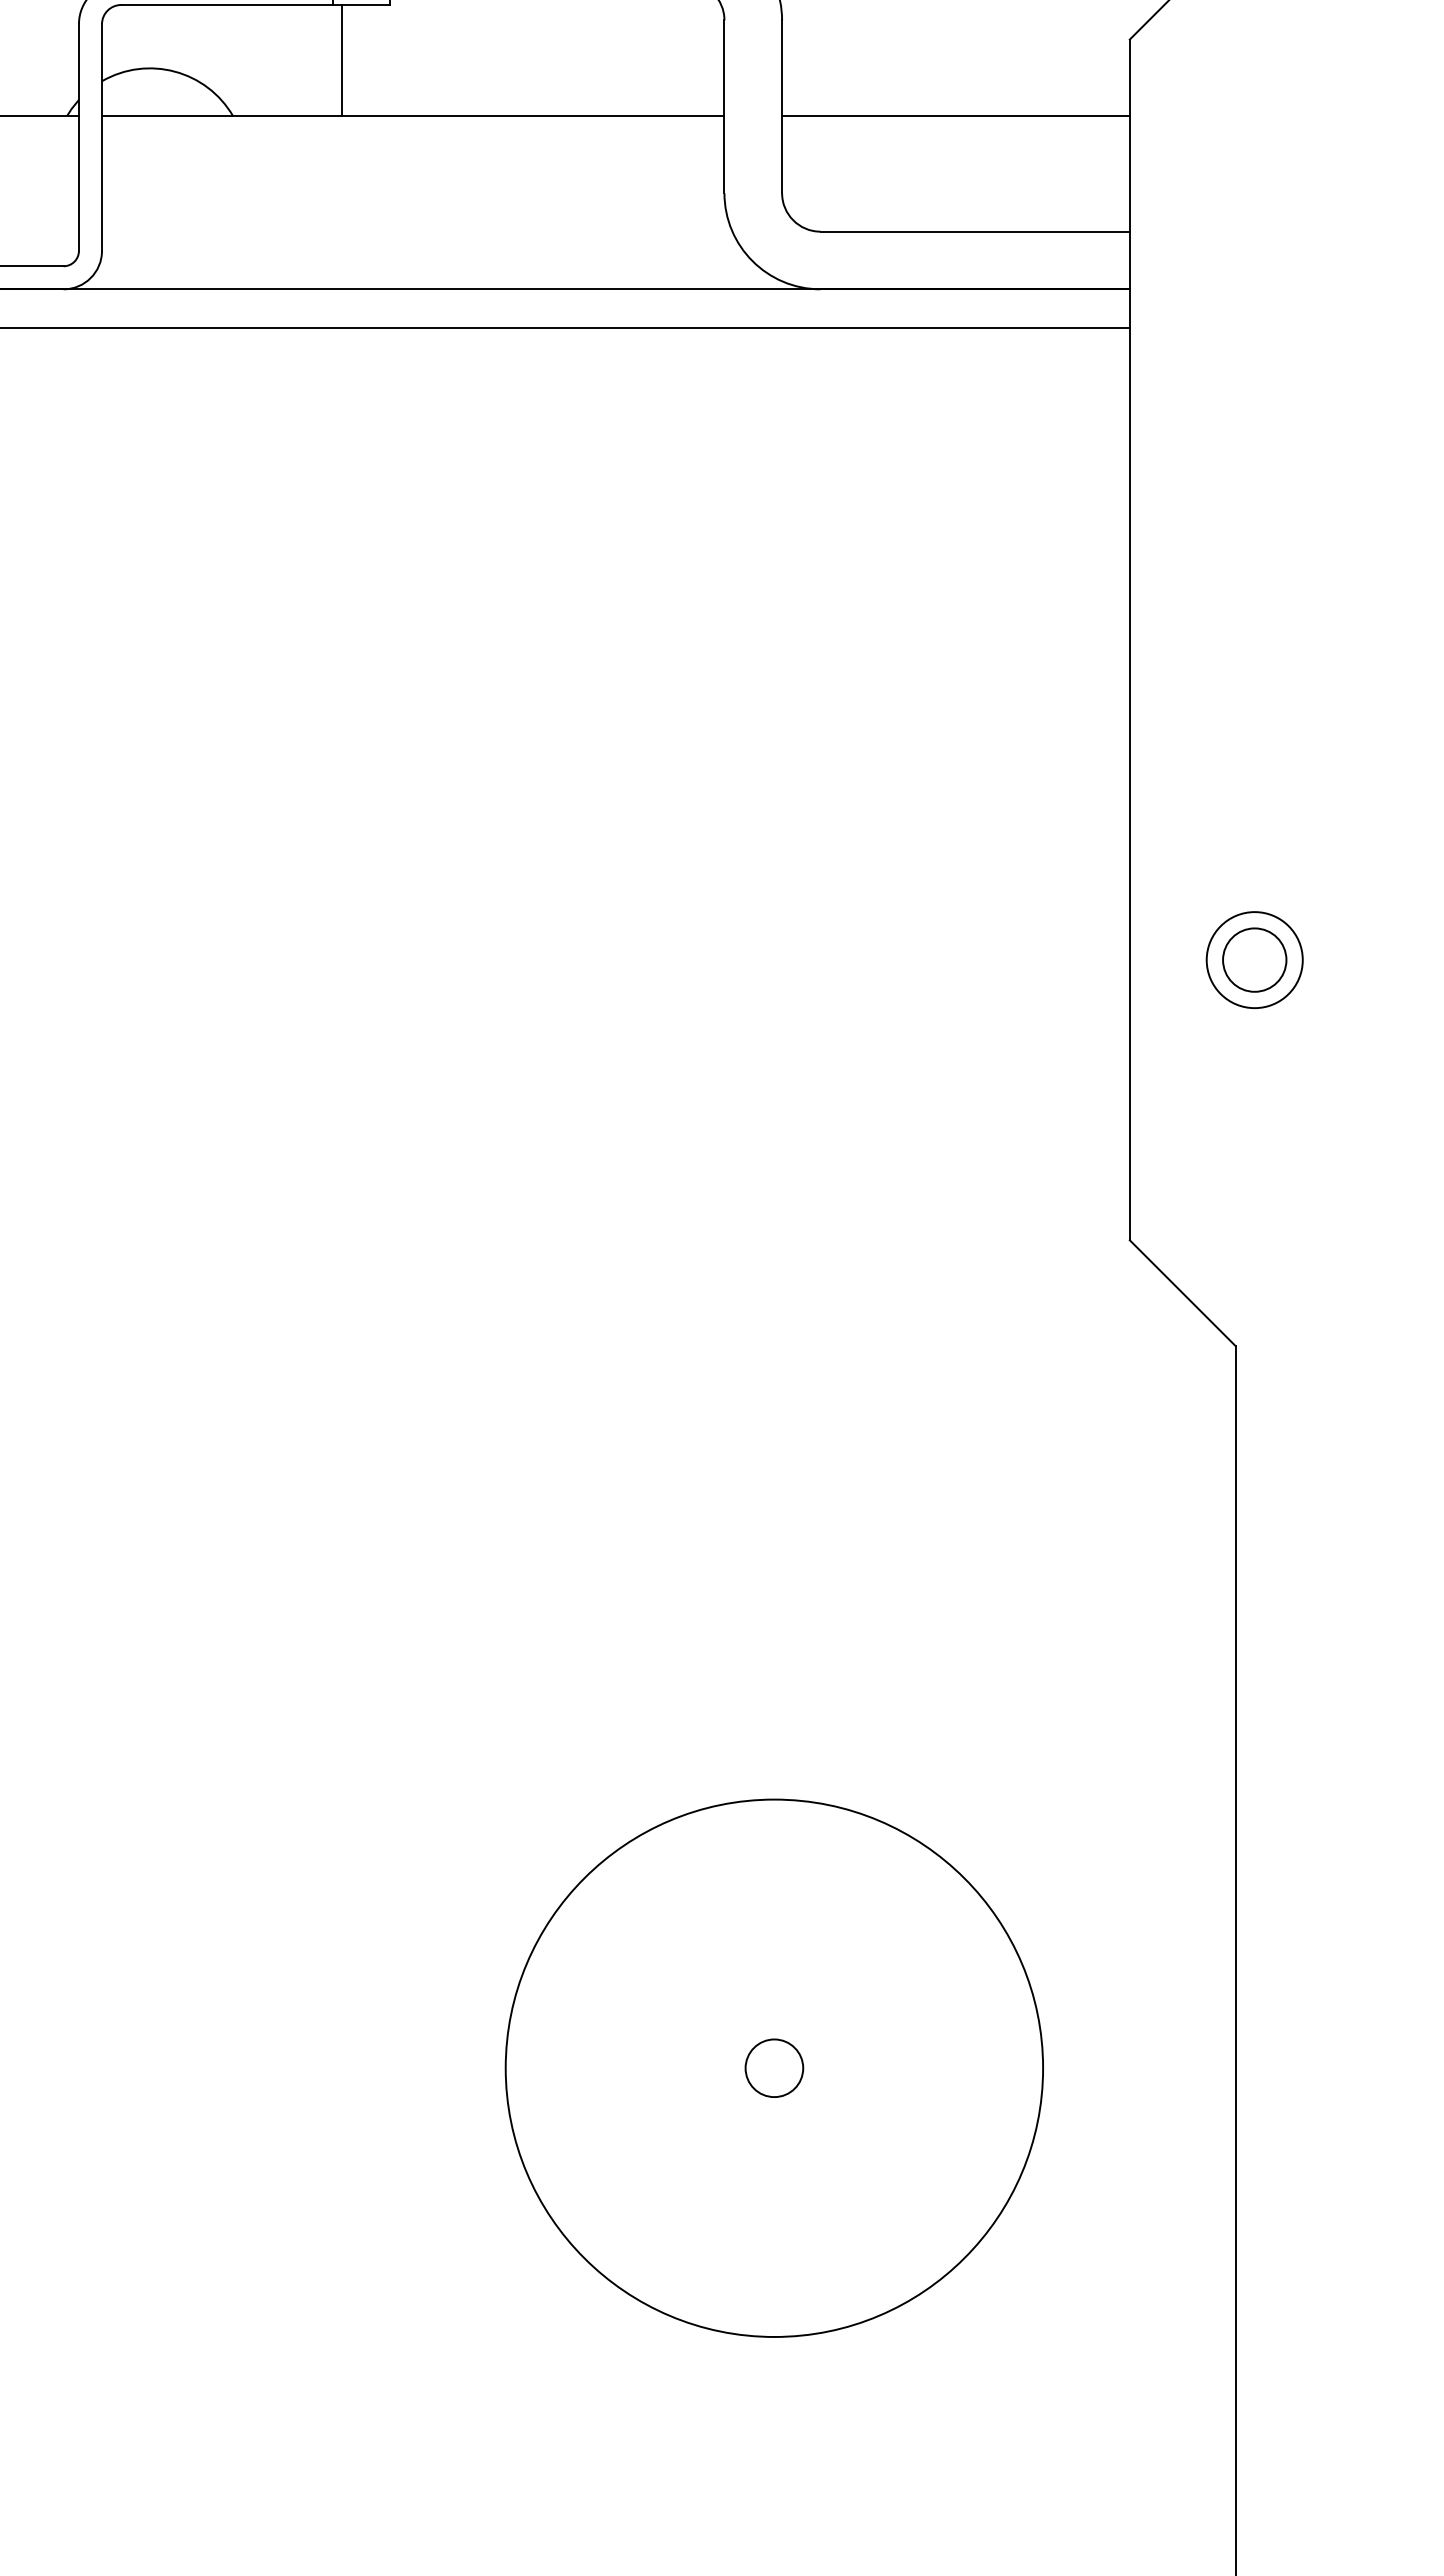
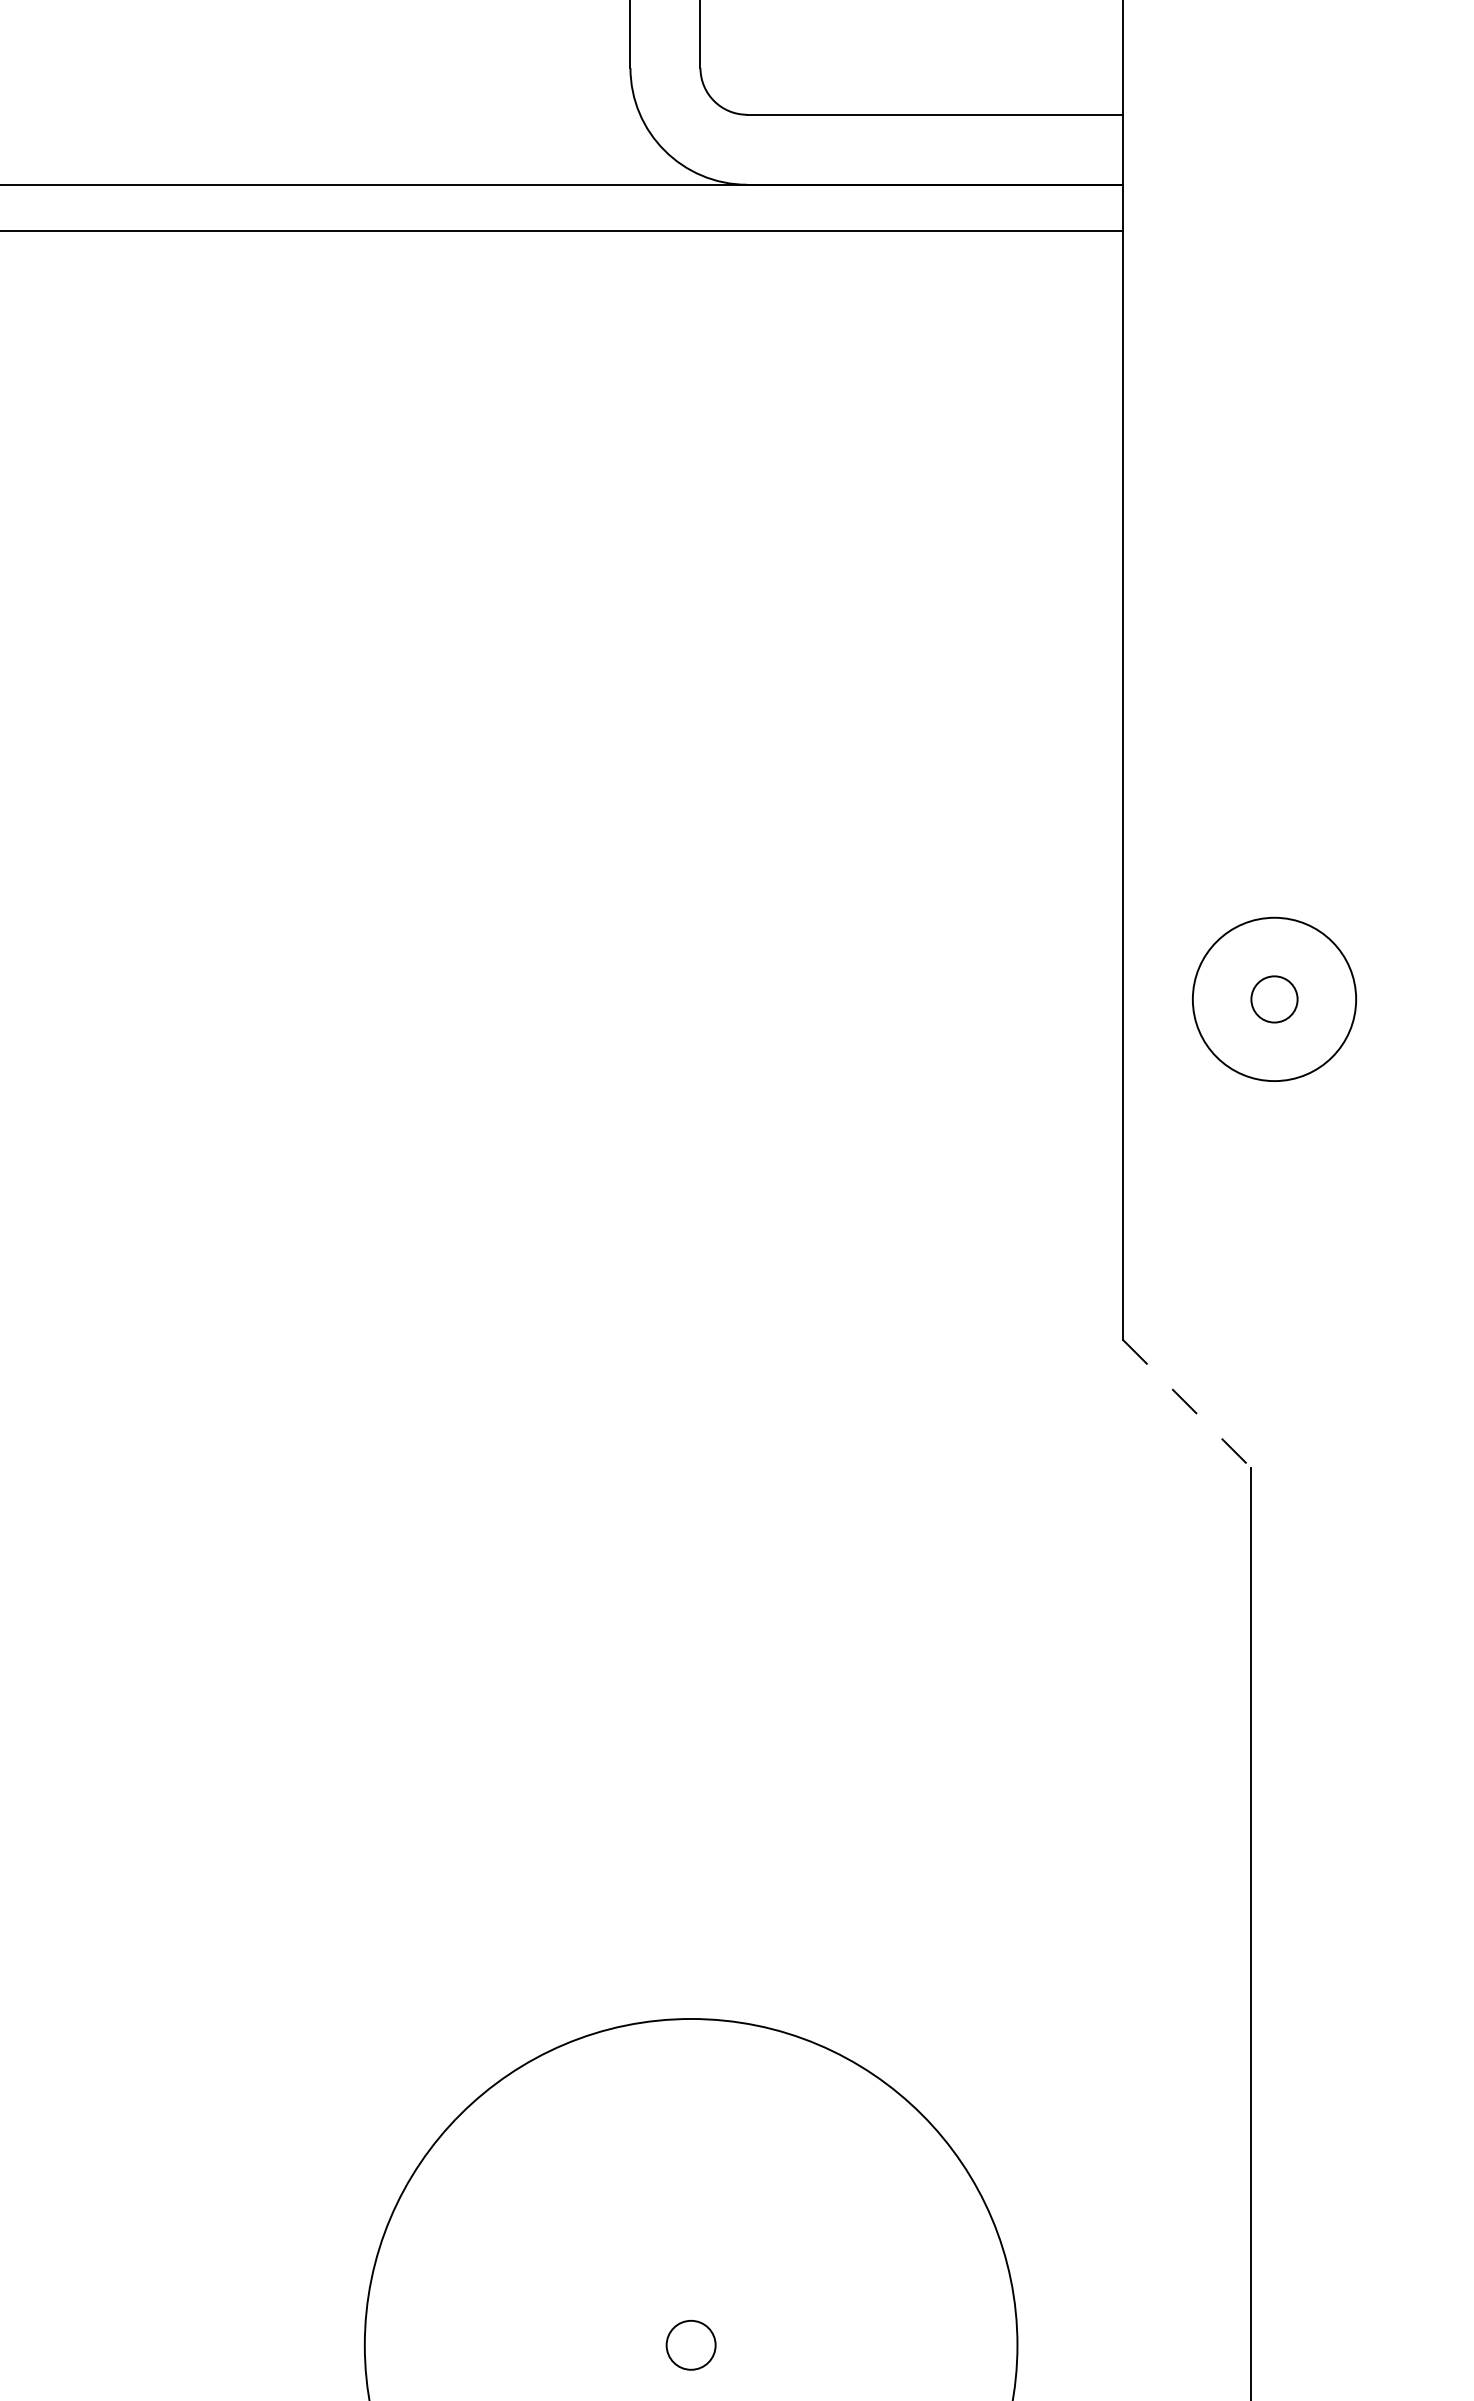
circle: (1254, 959) -> (1274, 998), size x0.6
circle: (1254, 960) -> (1274, 999), size x1.4
line: (1182, 1293) -> (1186, 1404), solid -> dashed
circle: (774, 2068) -> (691, 2345), size x0.7

